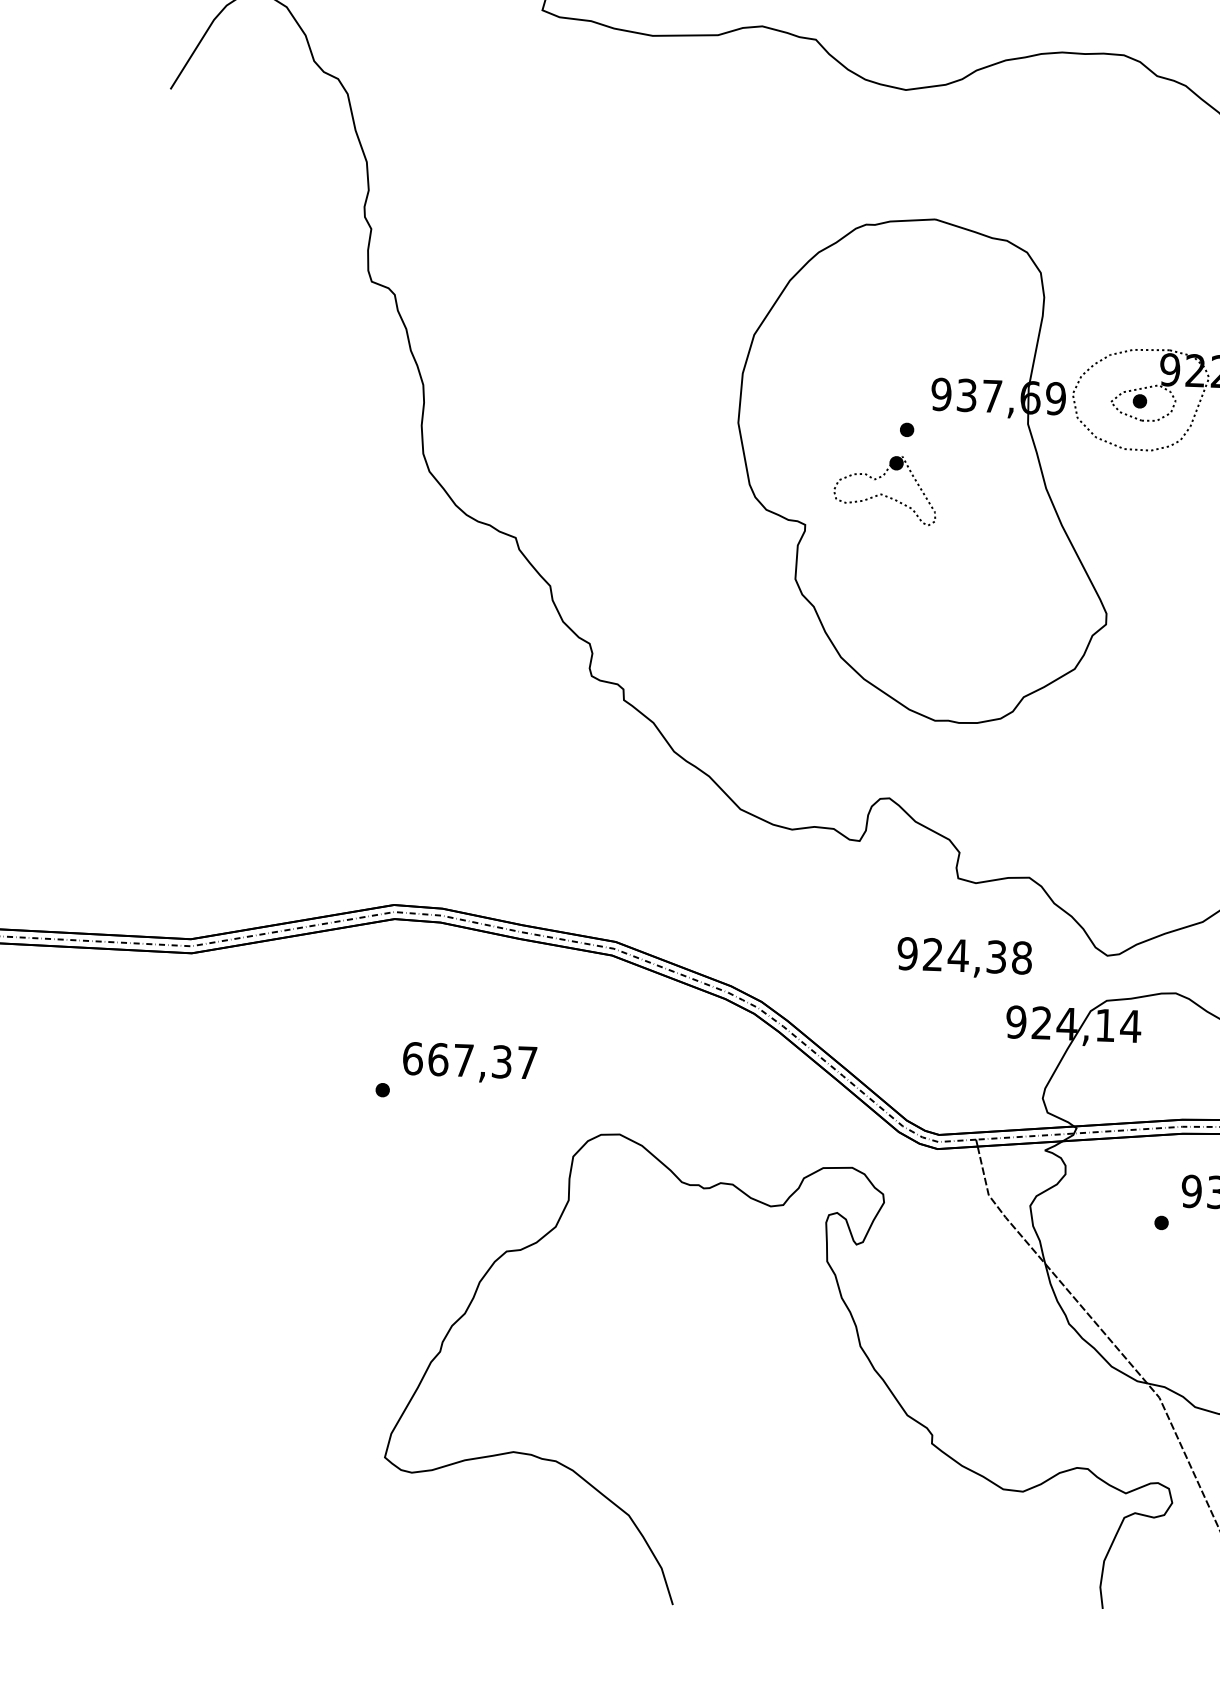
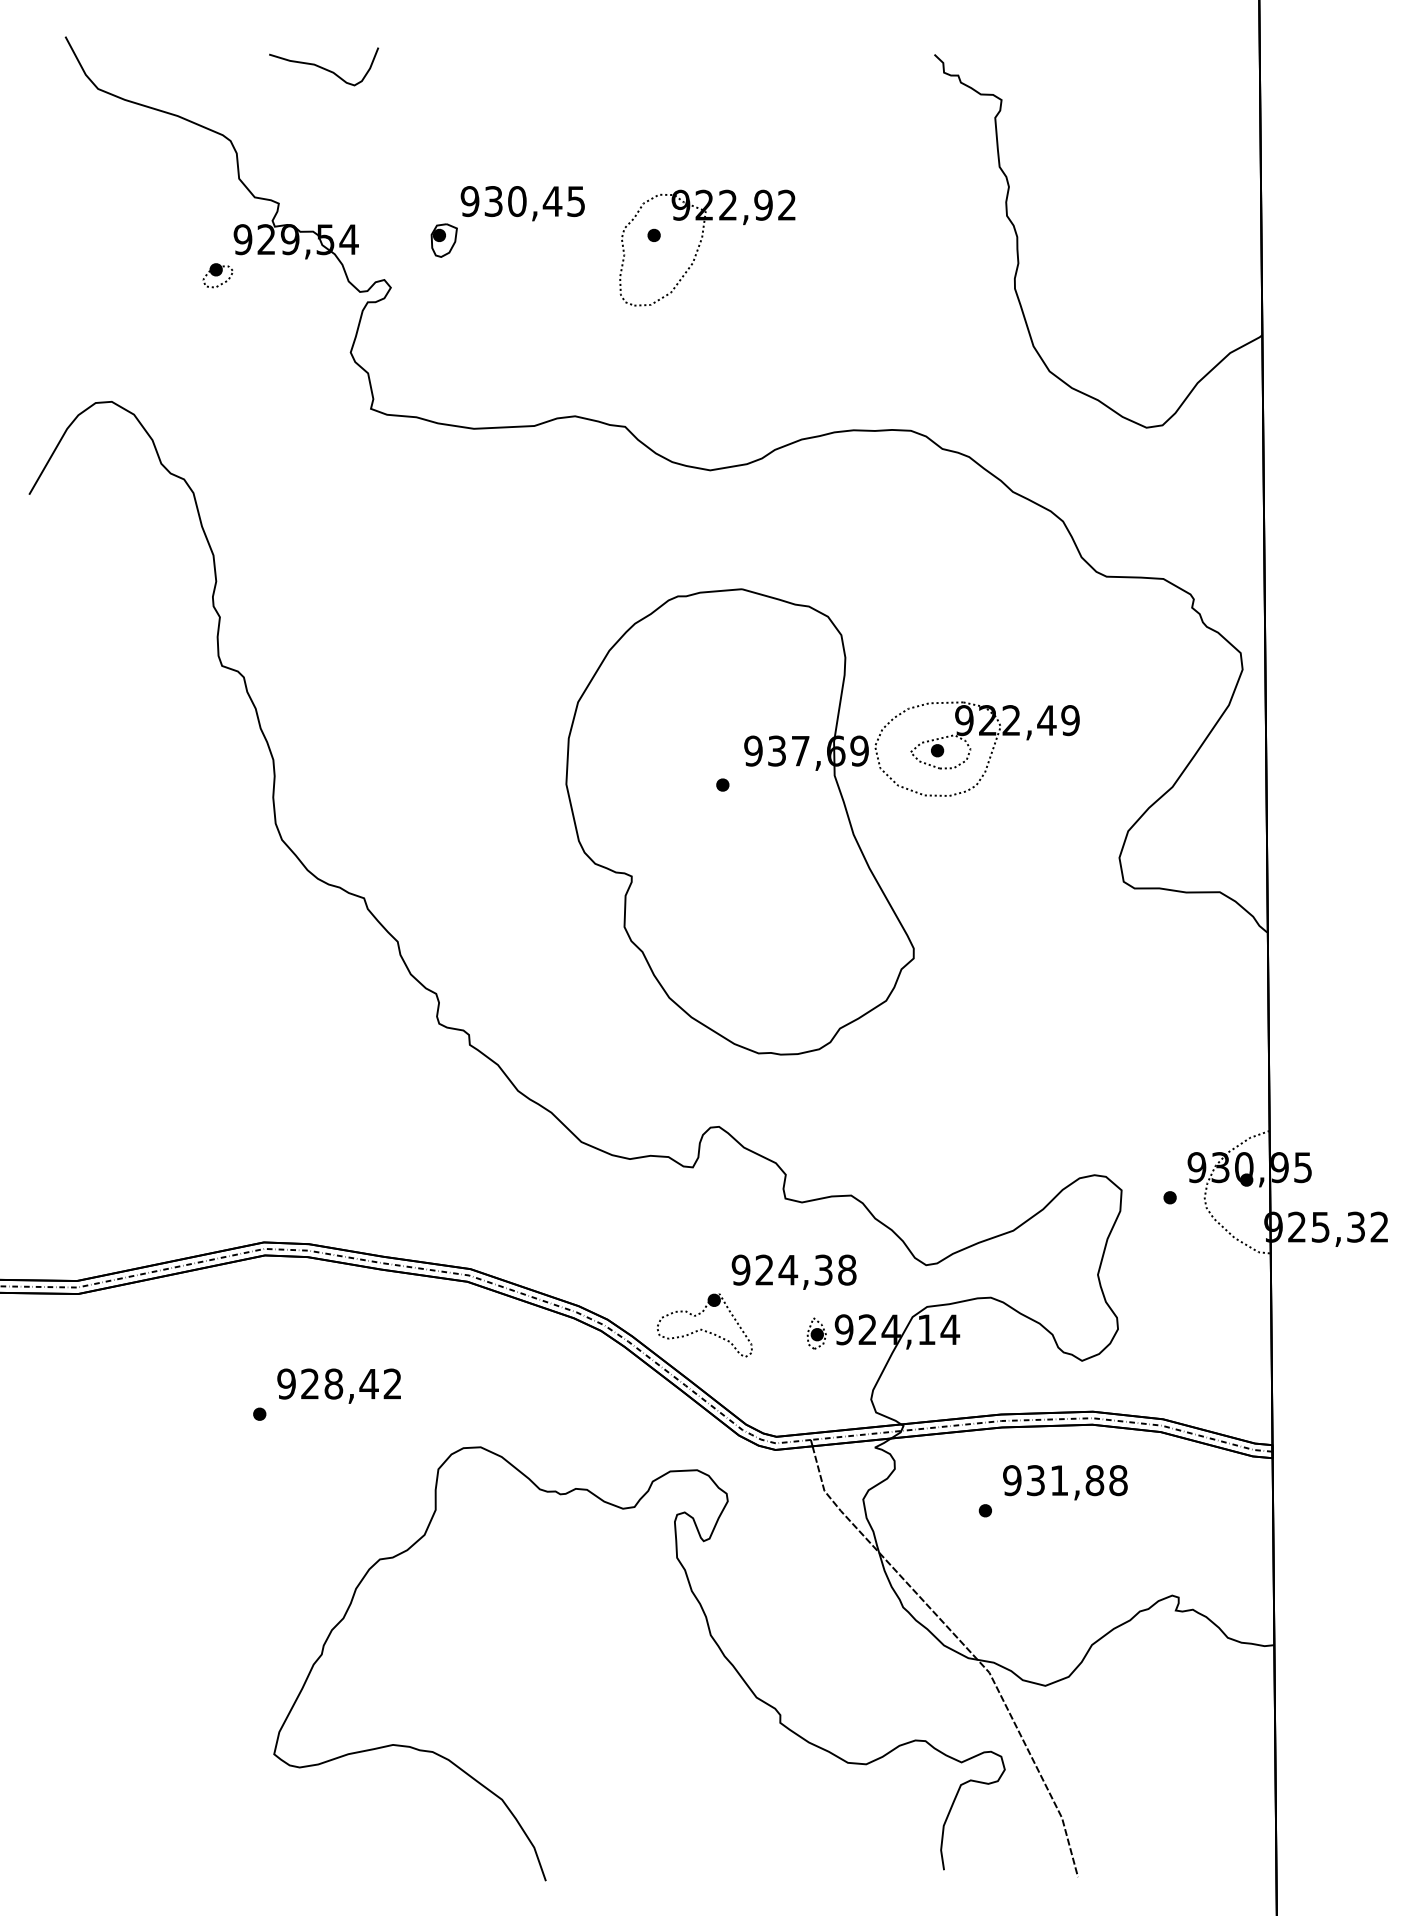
part: (885, 490) -> (704, 1325), moved
part: (986, 1025) -> (816, 1333), added
text: (469, 1060) -> (339, 1383), 667,37 -> 928,42

